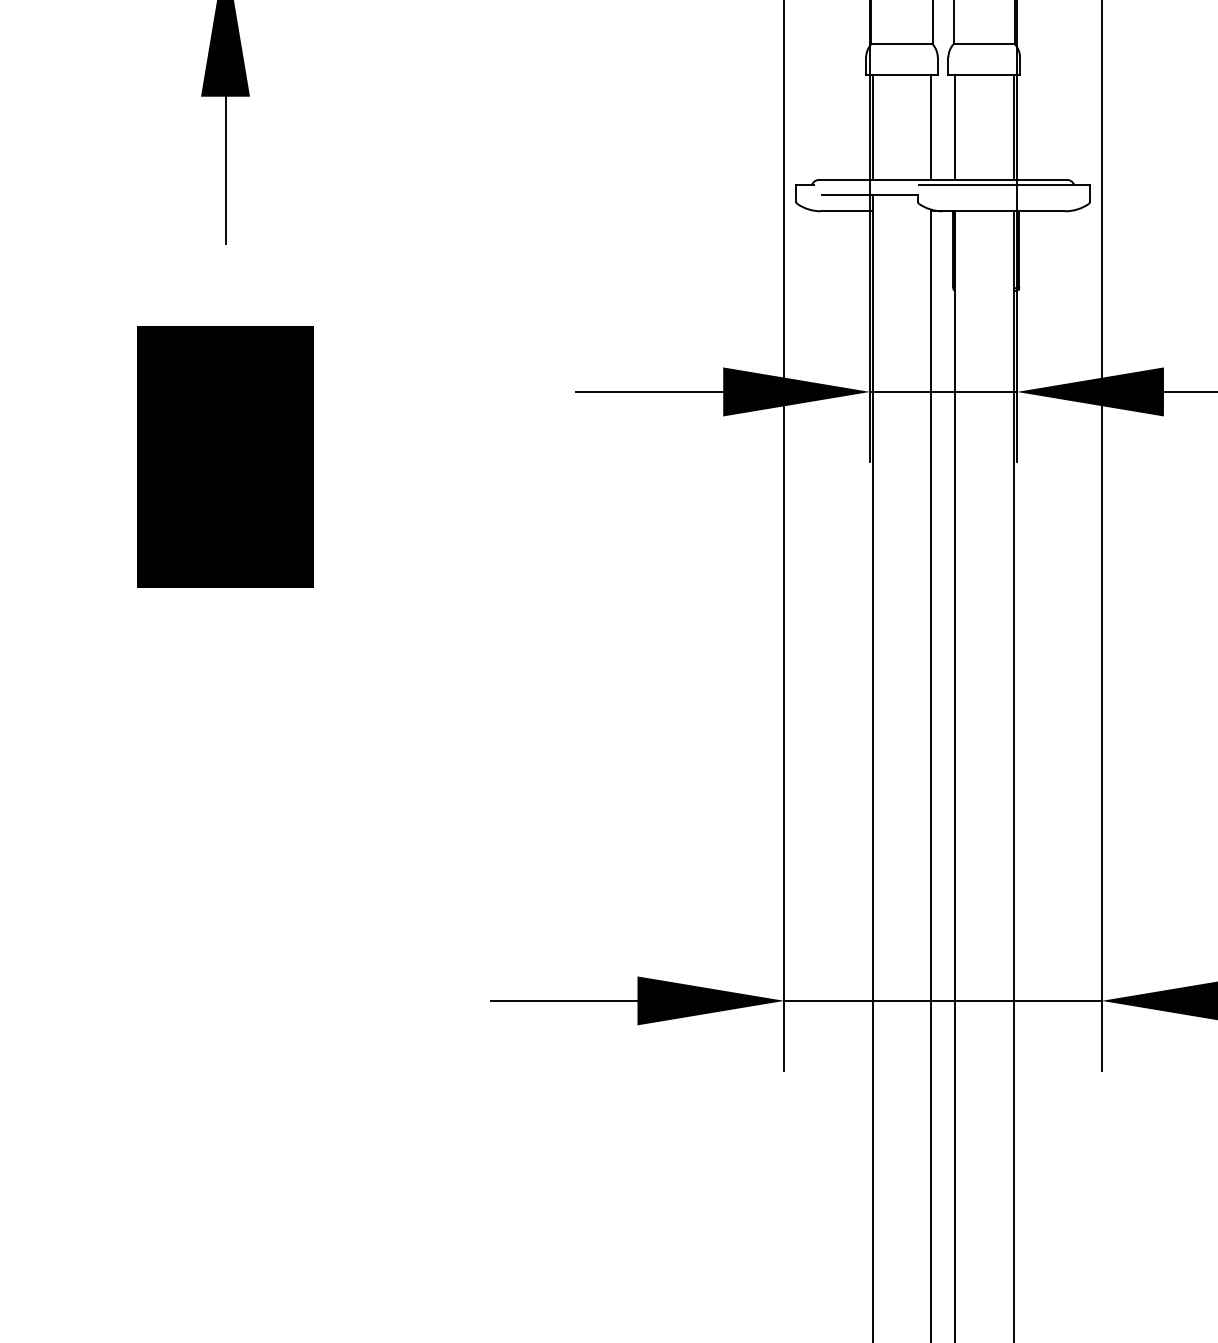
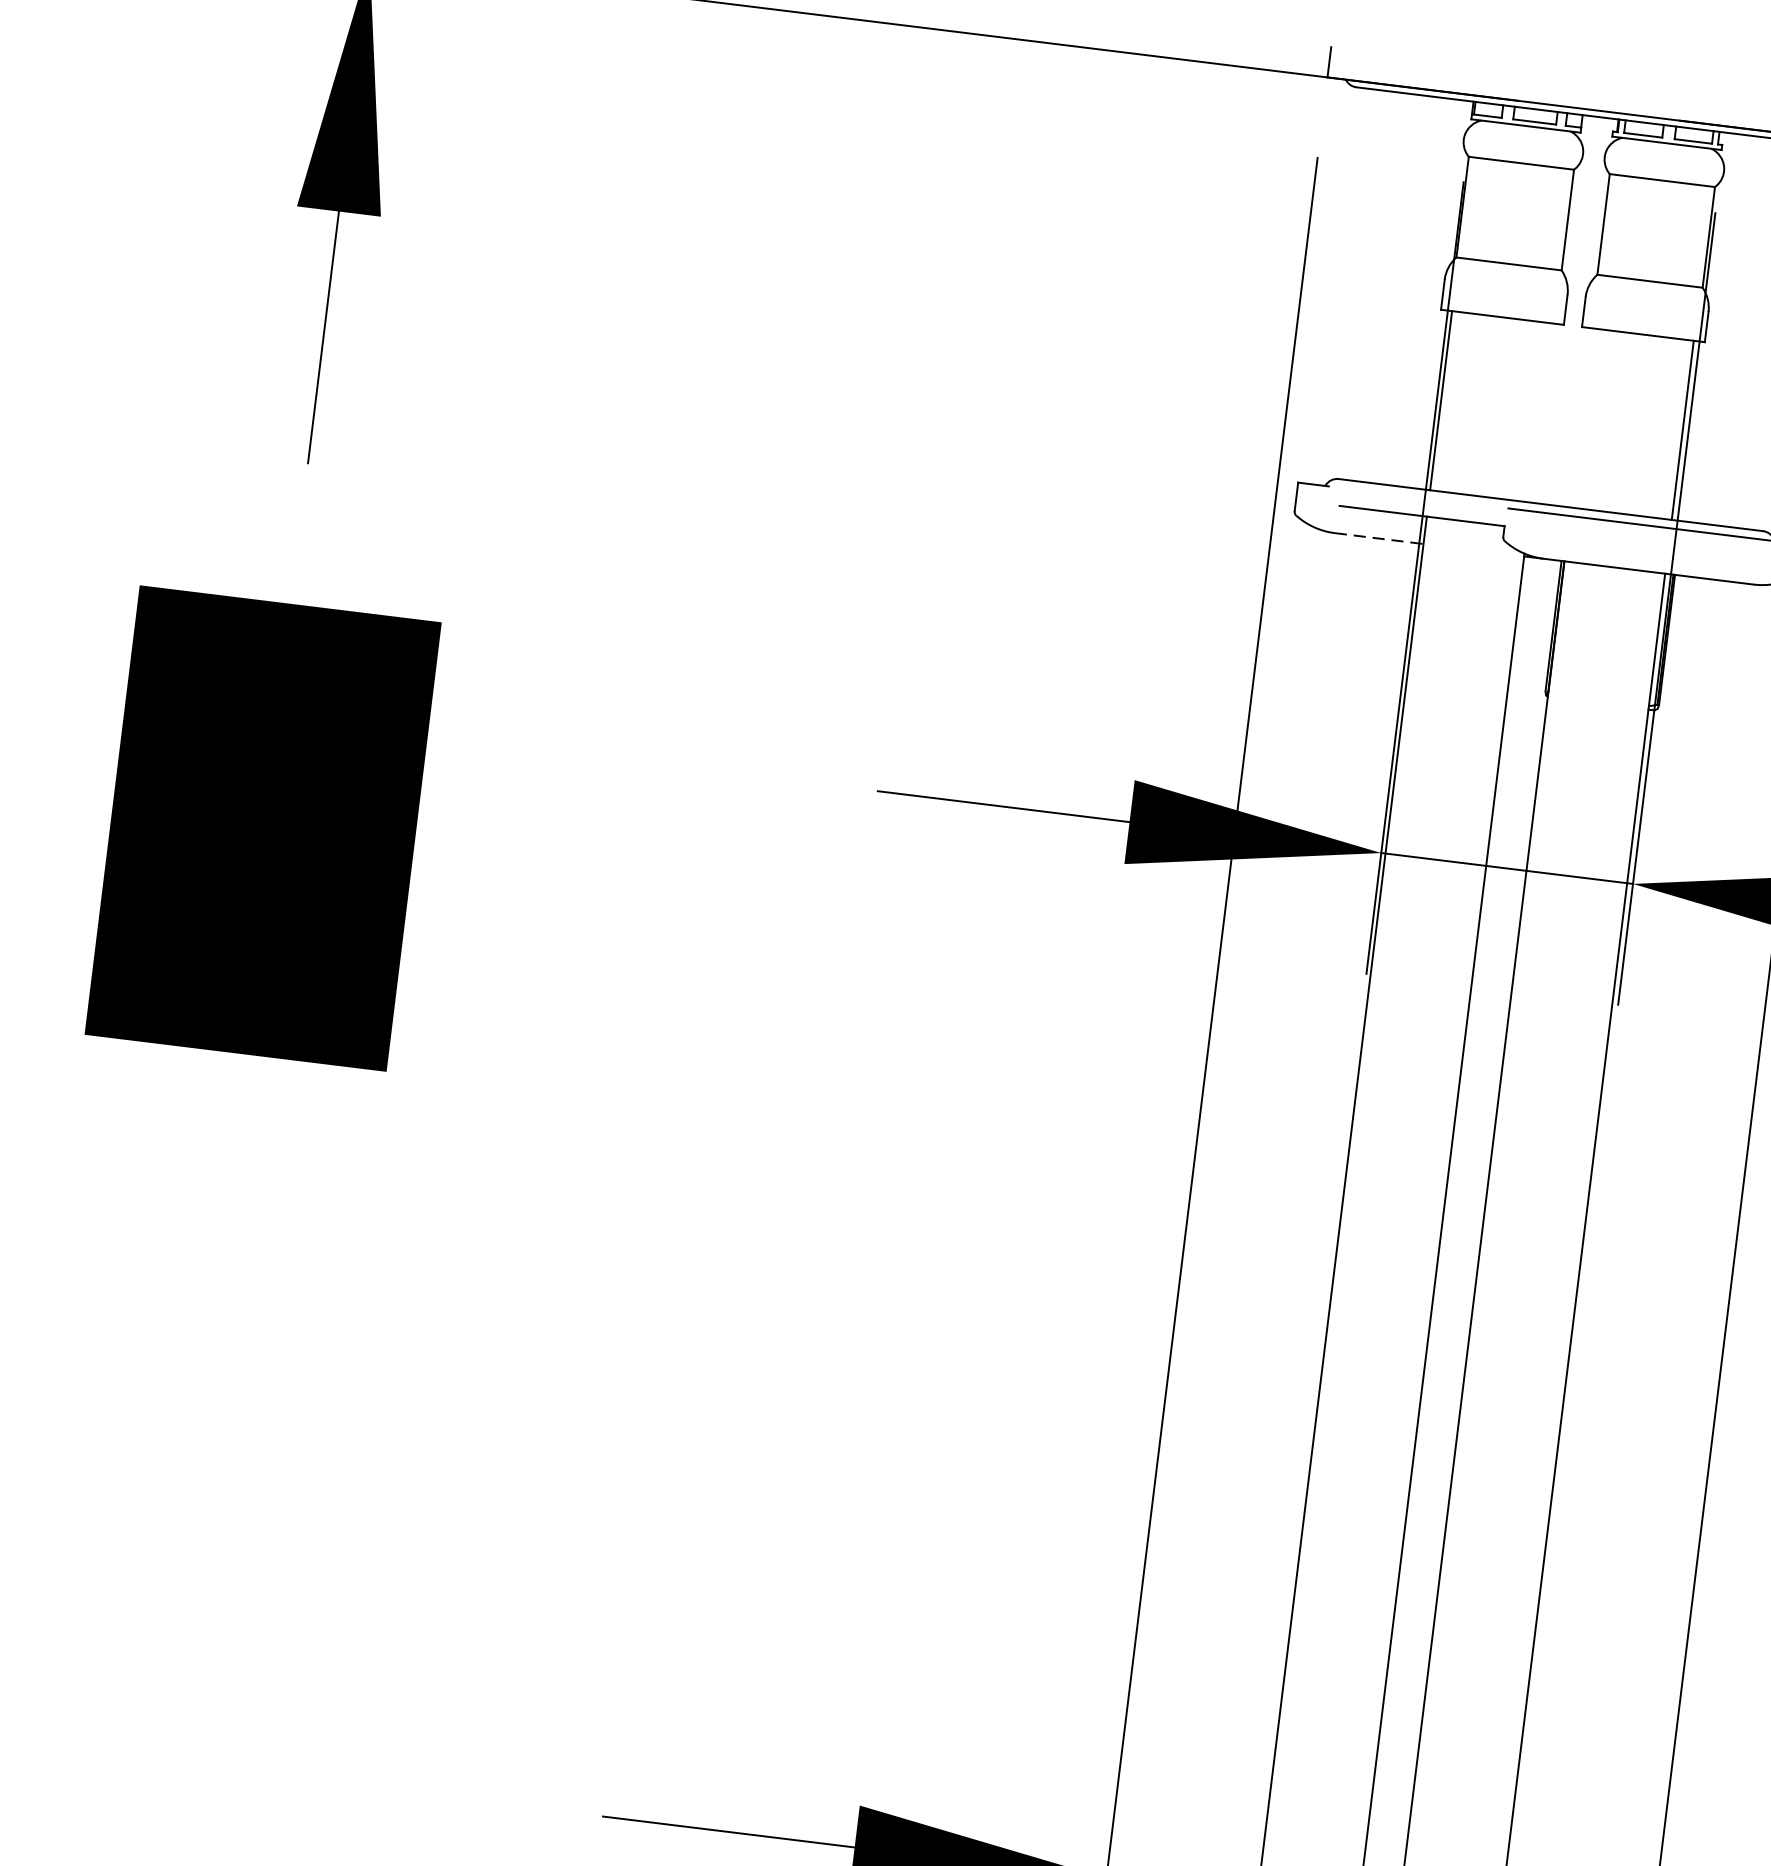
line: (931, 127) -> (1542, 412), removed
line: (954, 127) -> (1581, 417), removed
line: (846, 211) -> (1378, 538), solid -> dashed

